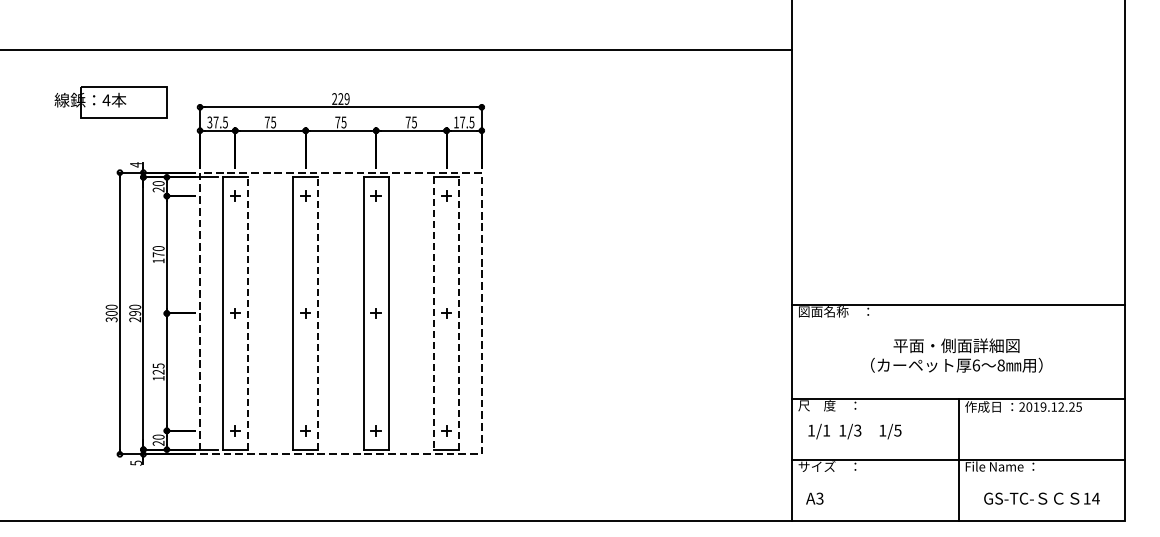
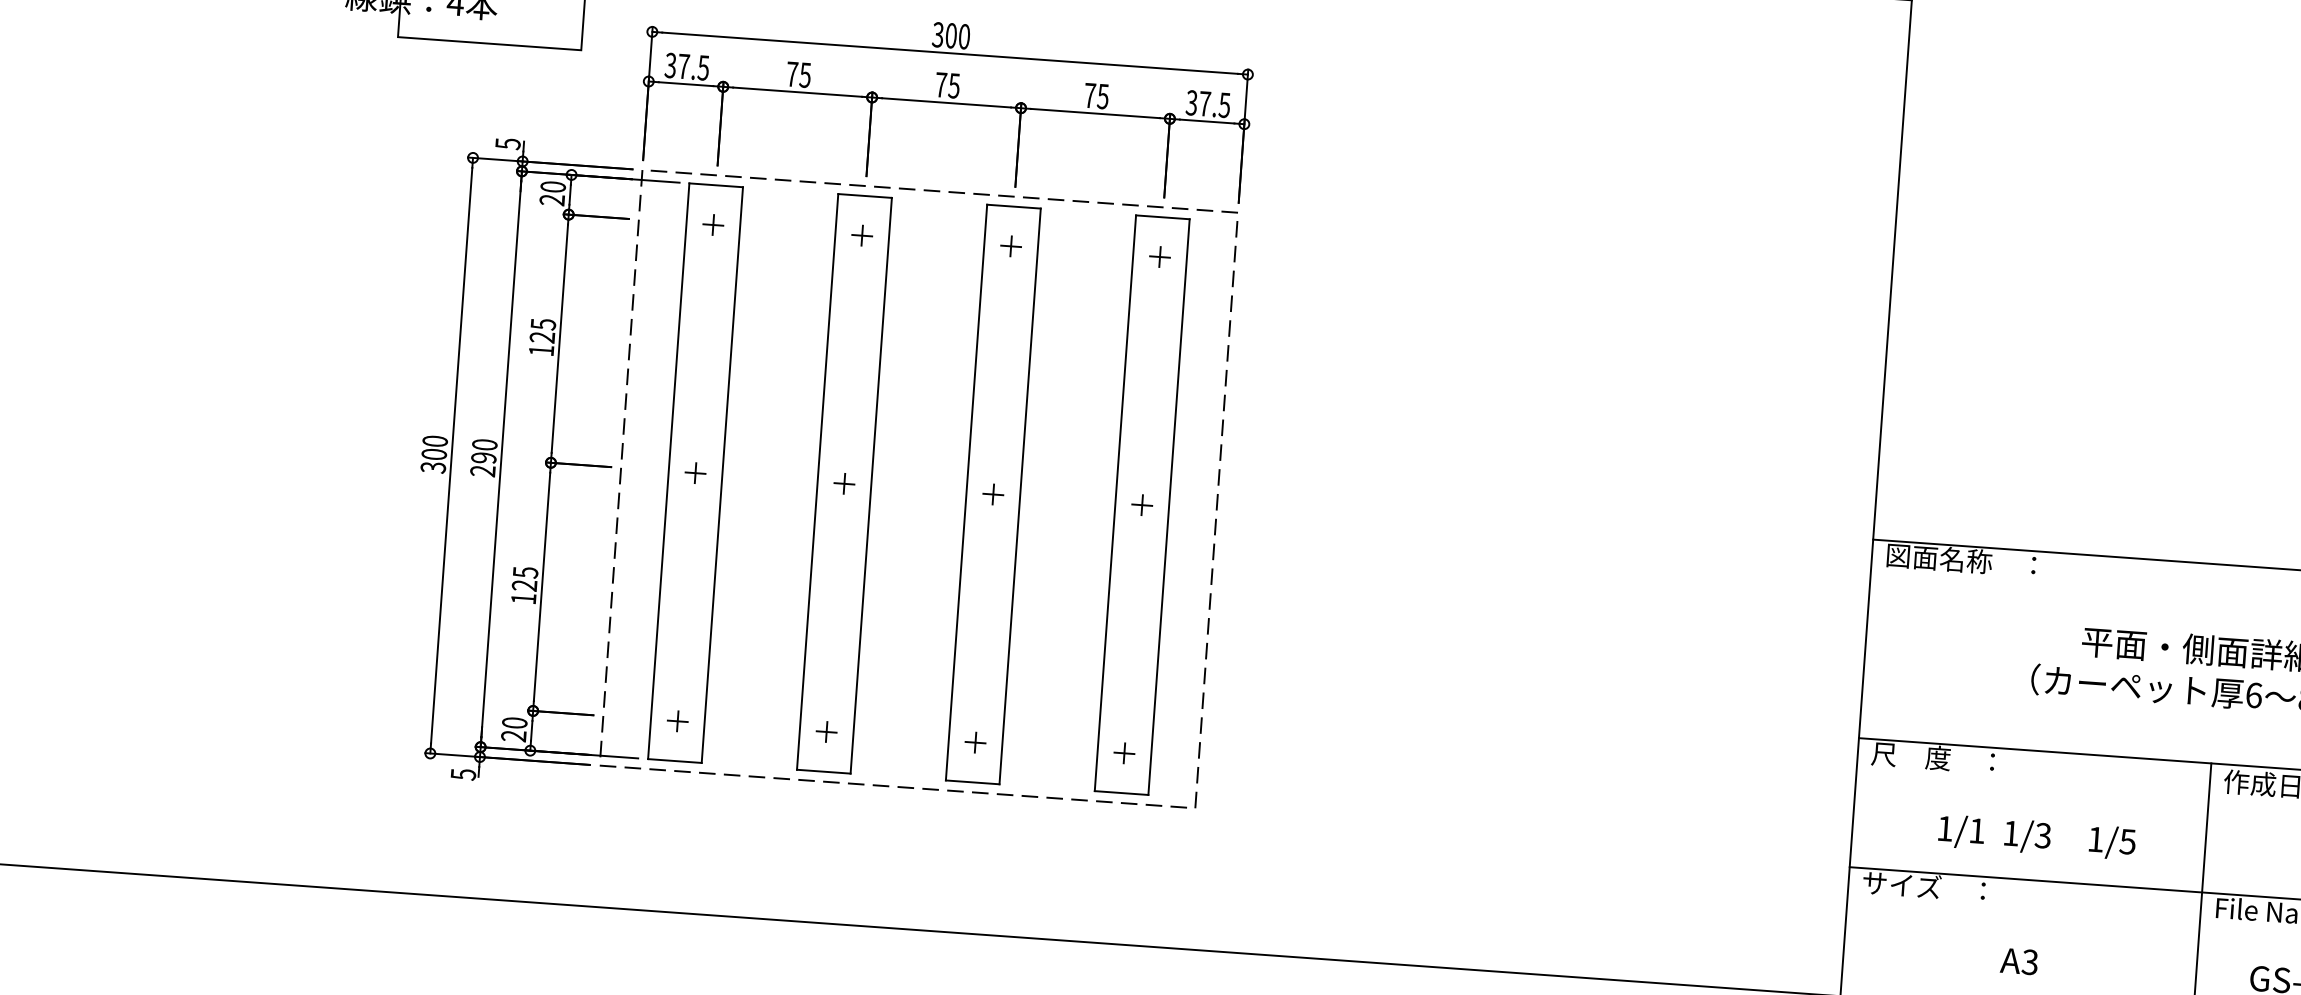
text: (340, 98) -> (950, 34), 229 -> 300
text: (455, 122) -> (1189, 102), 17.5 -> 37.5
text: (135, 164) -> (507, 143), 4 -> 5
text: (158, 251) -> (542, 330), 170 -> 125
line: (247, 312) -> (721, 472), dashed -> solid
line: (318, 312) -> (871, 483), dashed -> solid
line: (459, 312) -> (1169, 505), dashed -> solid
line: (433, 313) -> (1114, 503), dashed -> solid
text: (854, 431) -> (2036, 837), moved
text: (814, 498) -> (2018, 961), moved

